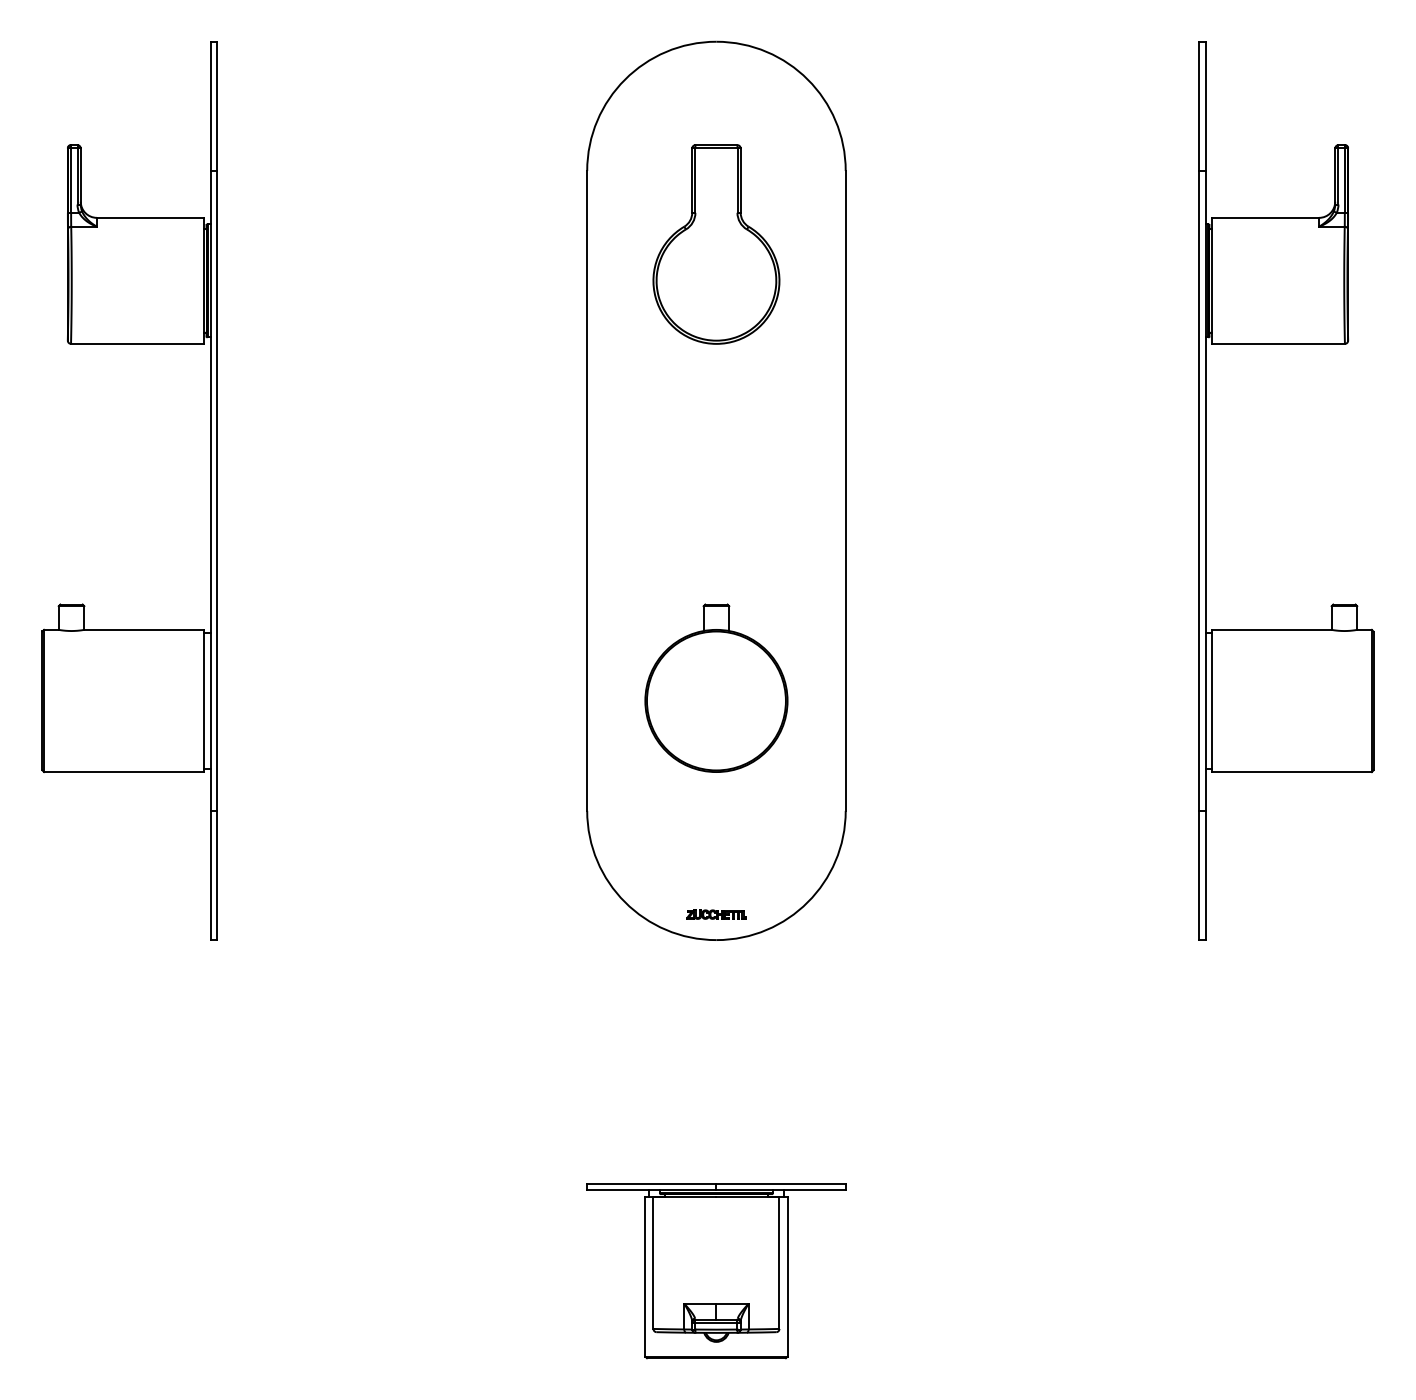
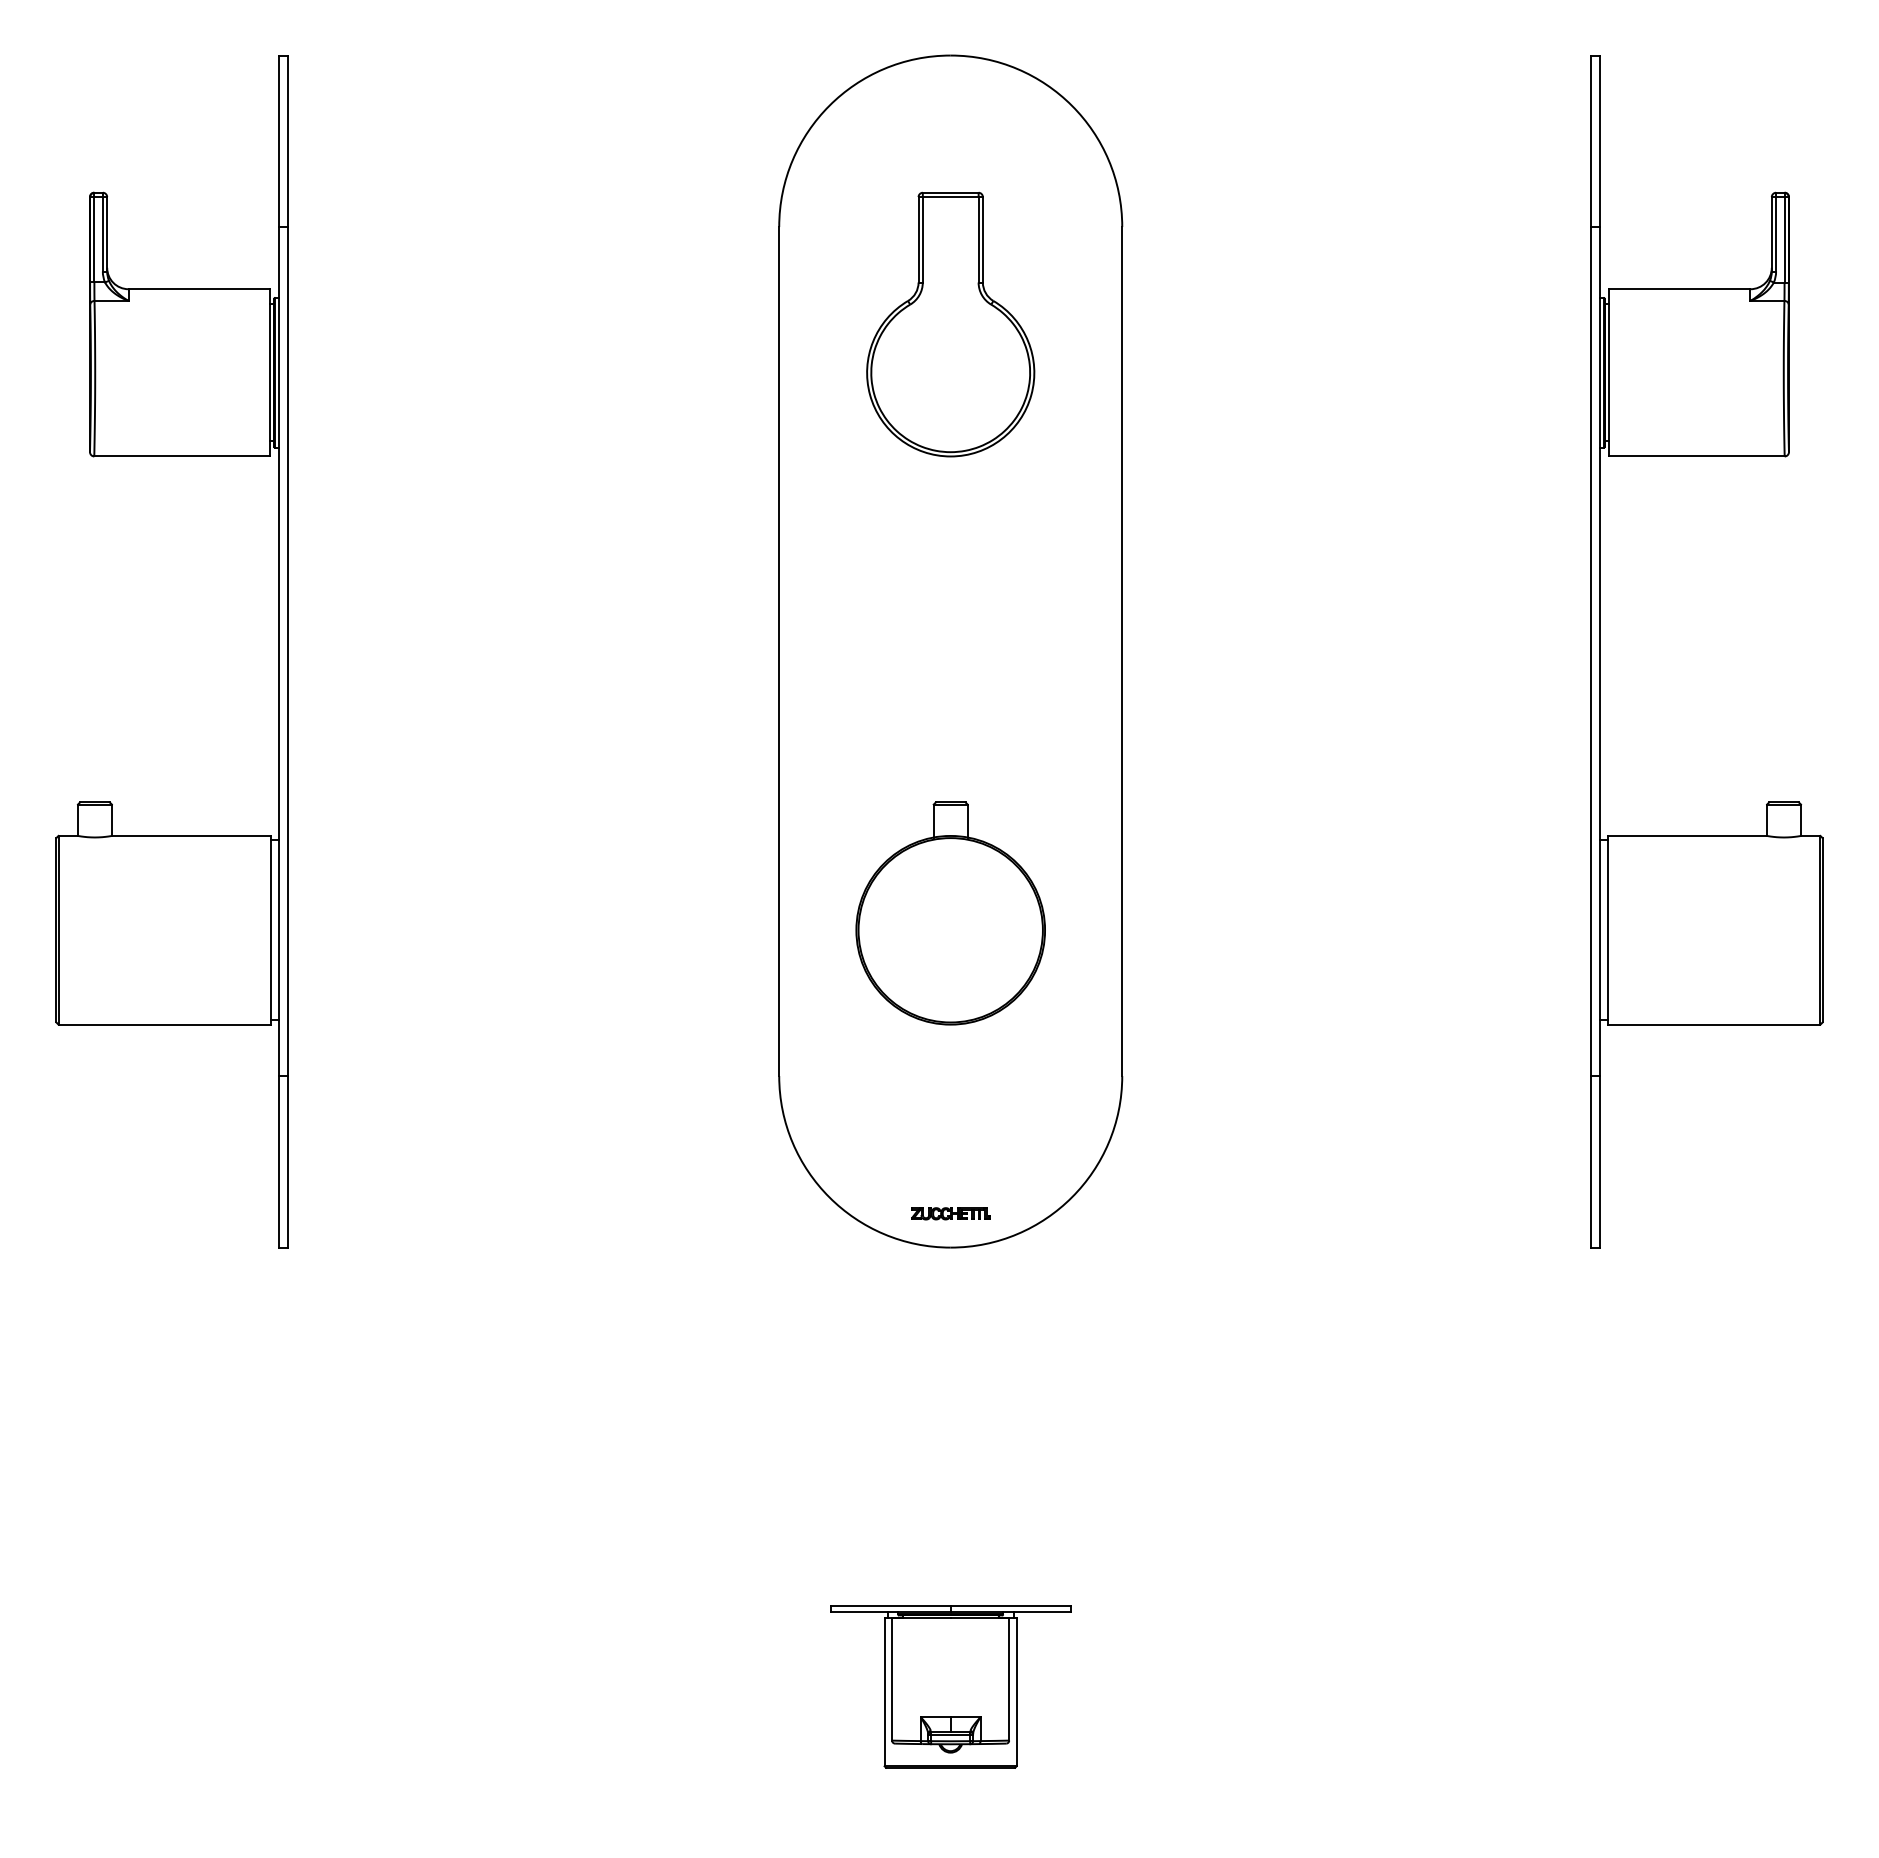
part: (716, 1270) -> (950, 1686), size x0.7

